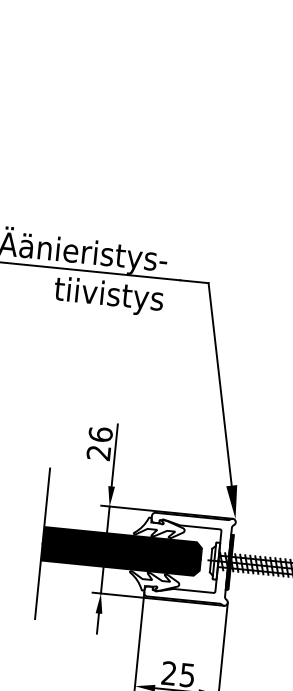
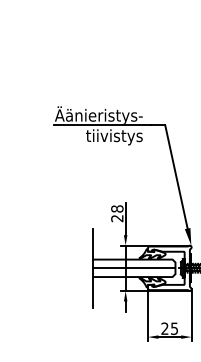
text: (101, 433) -> (117, 208), 26 -> 28
fill: (120, 551) -> (133, 268), removed

